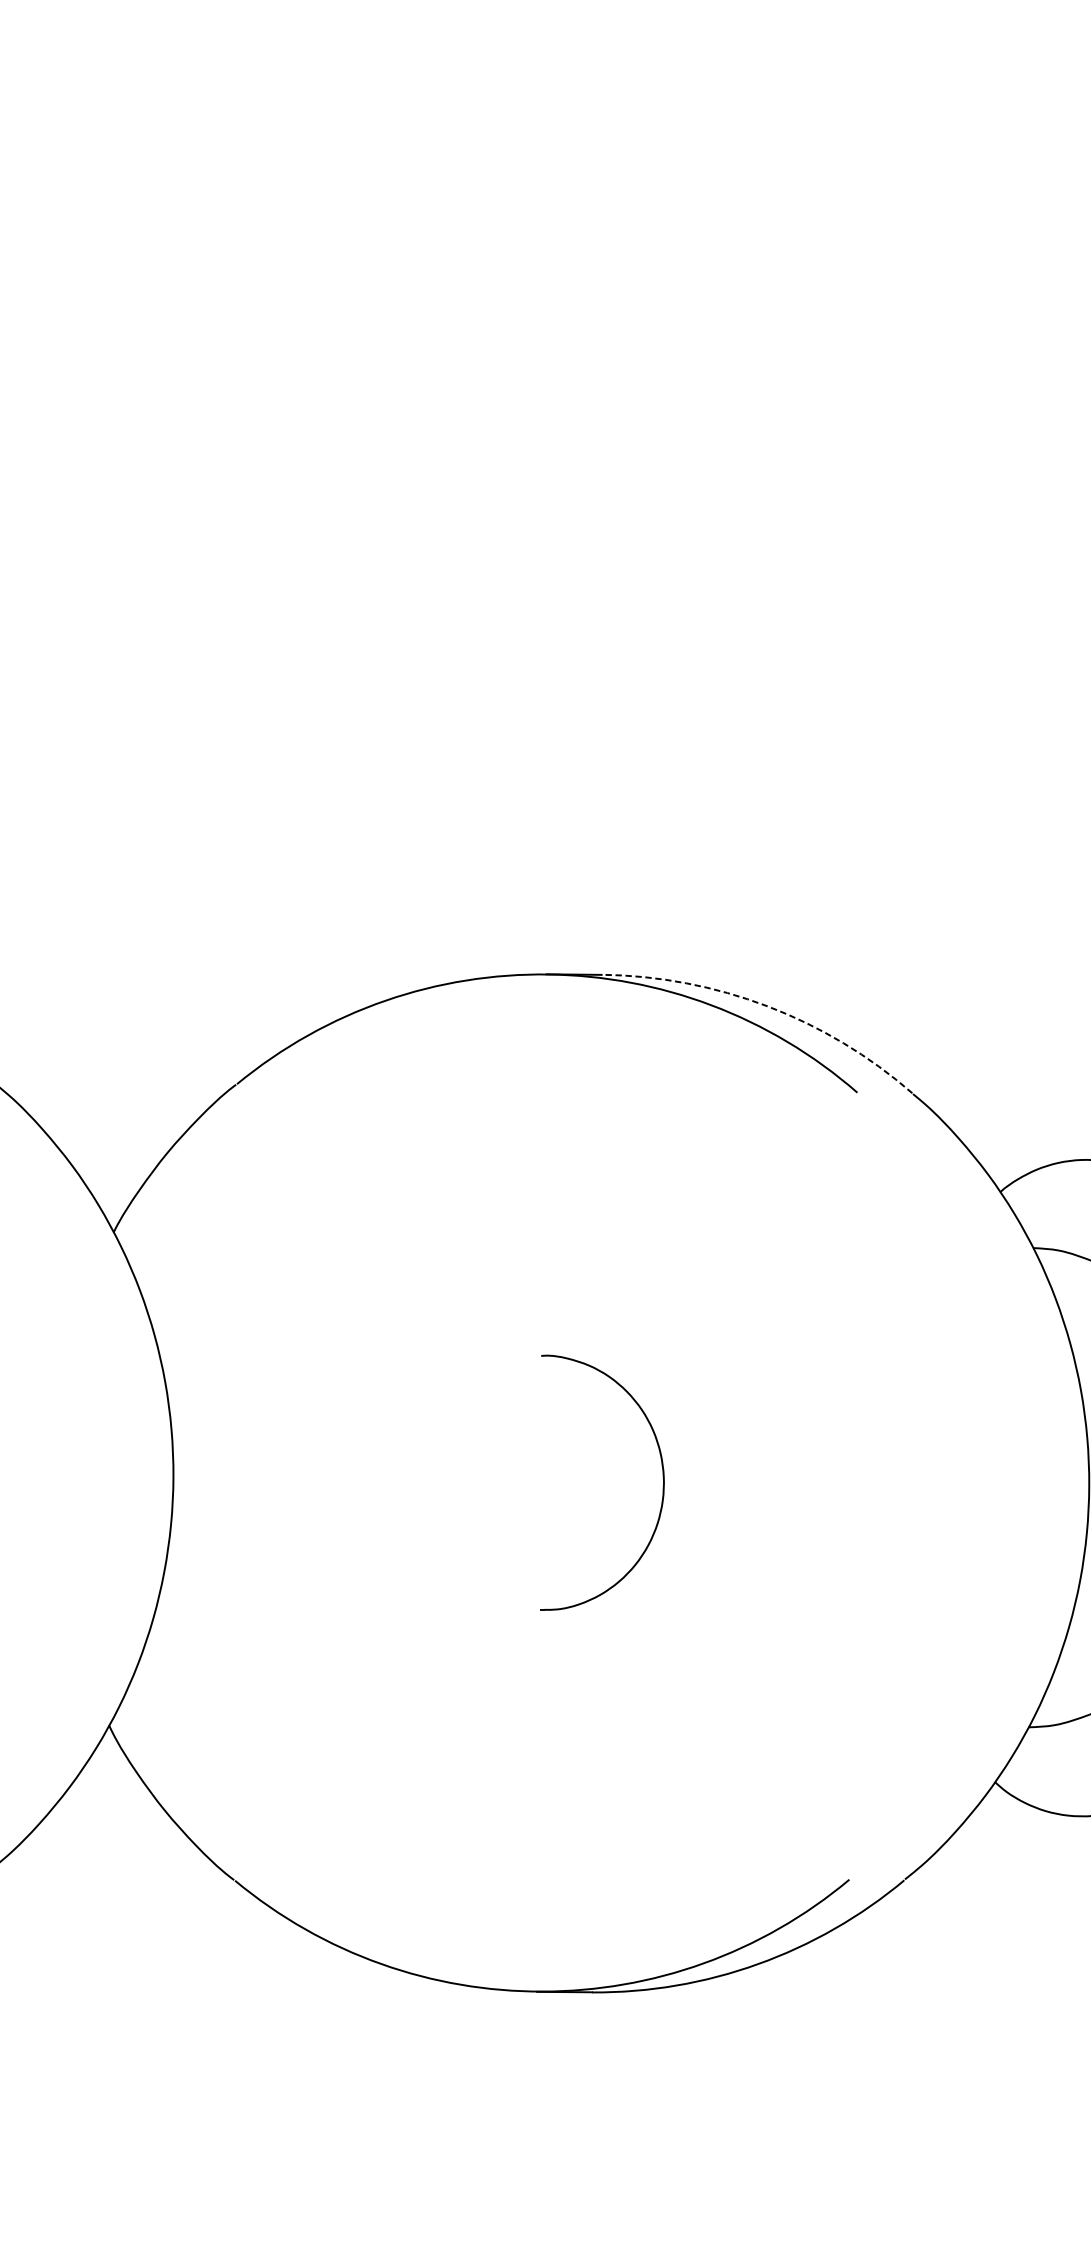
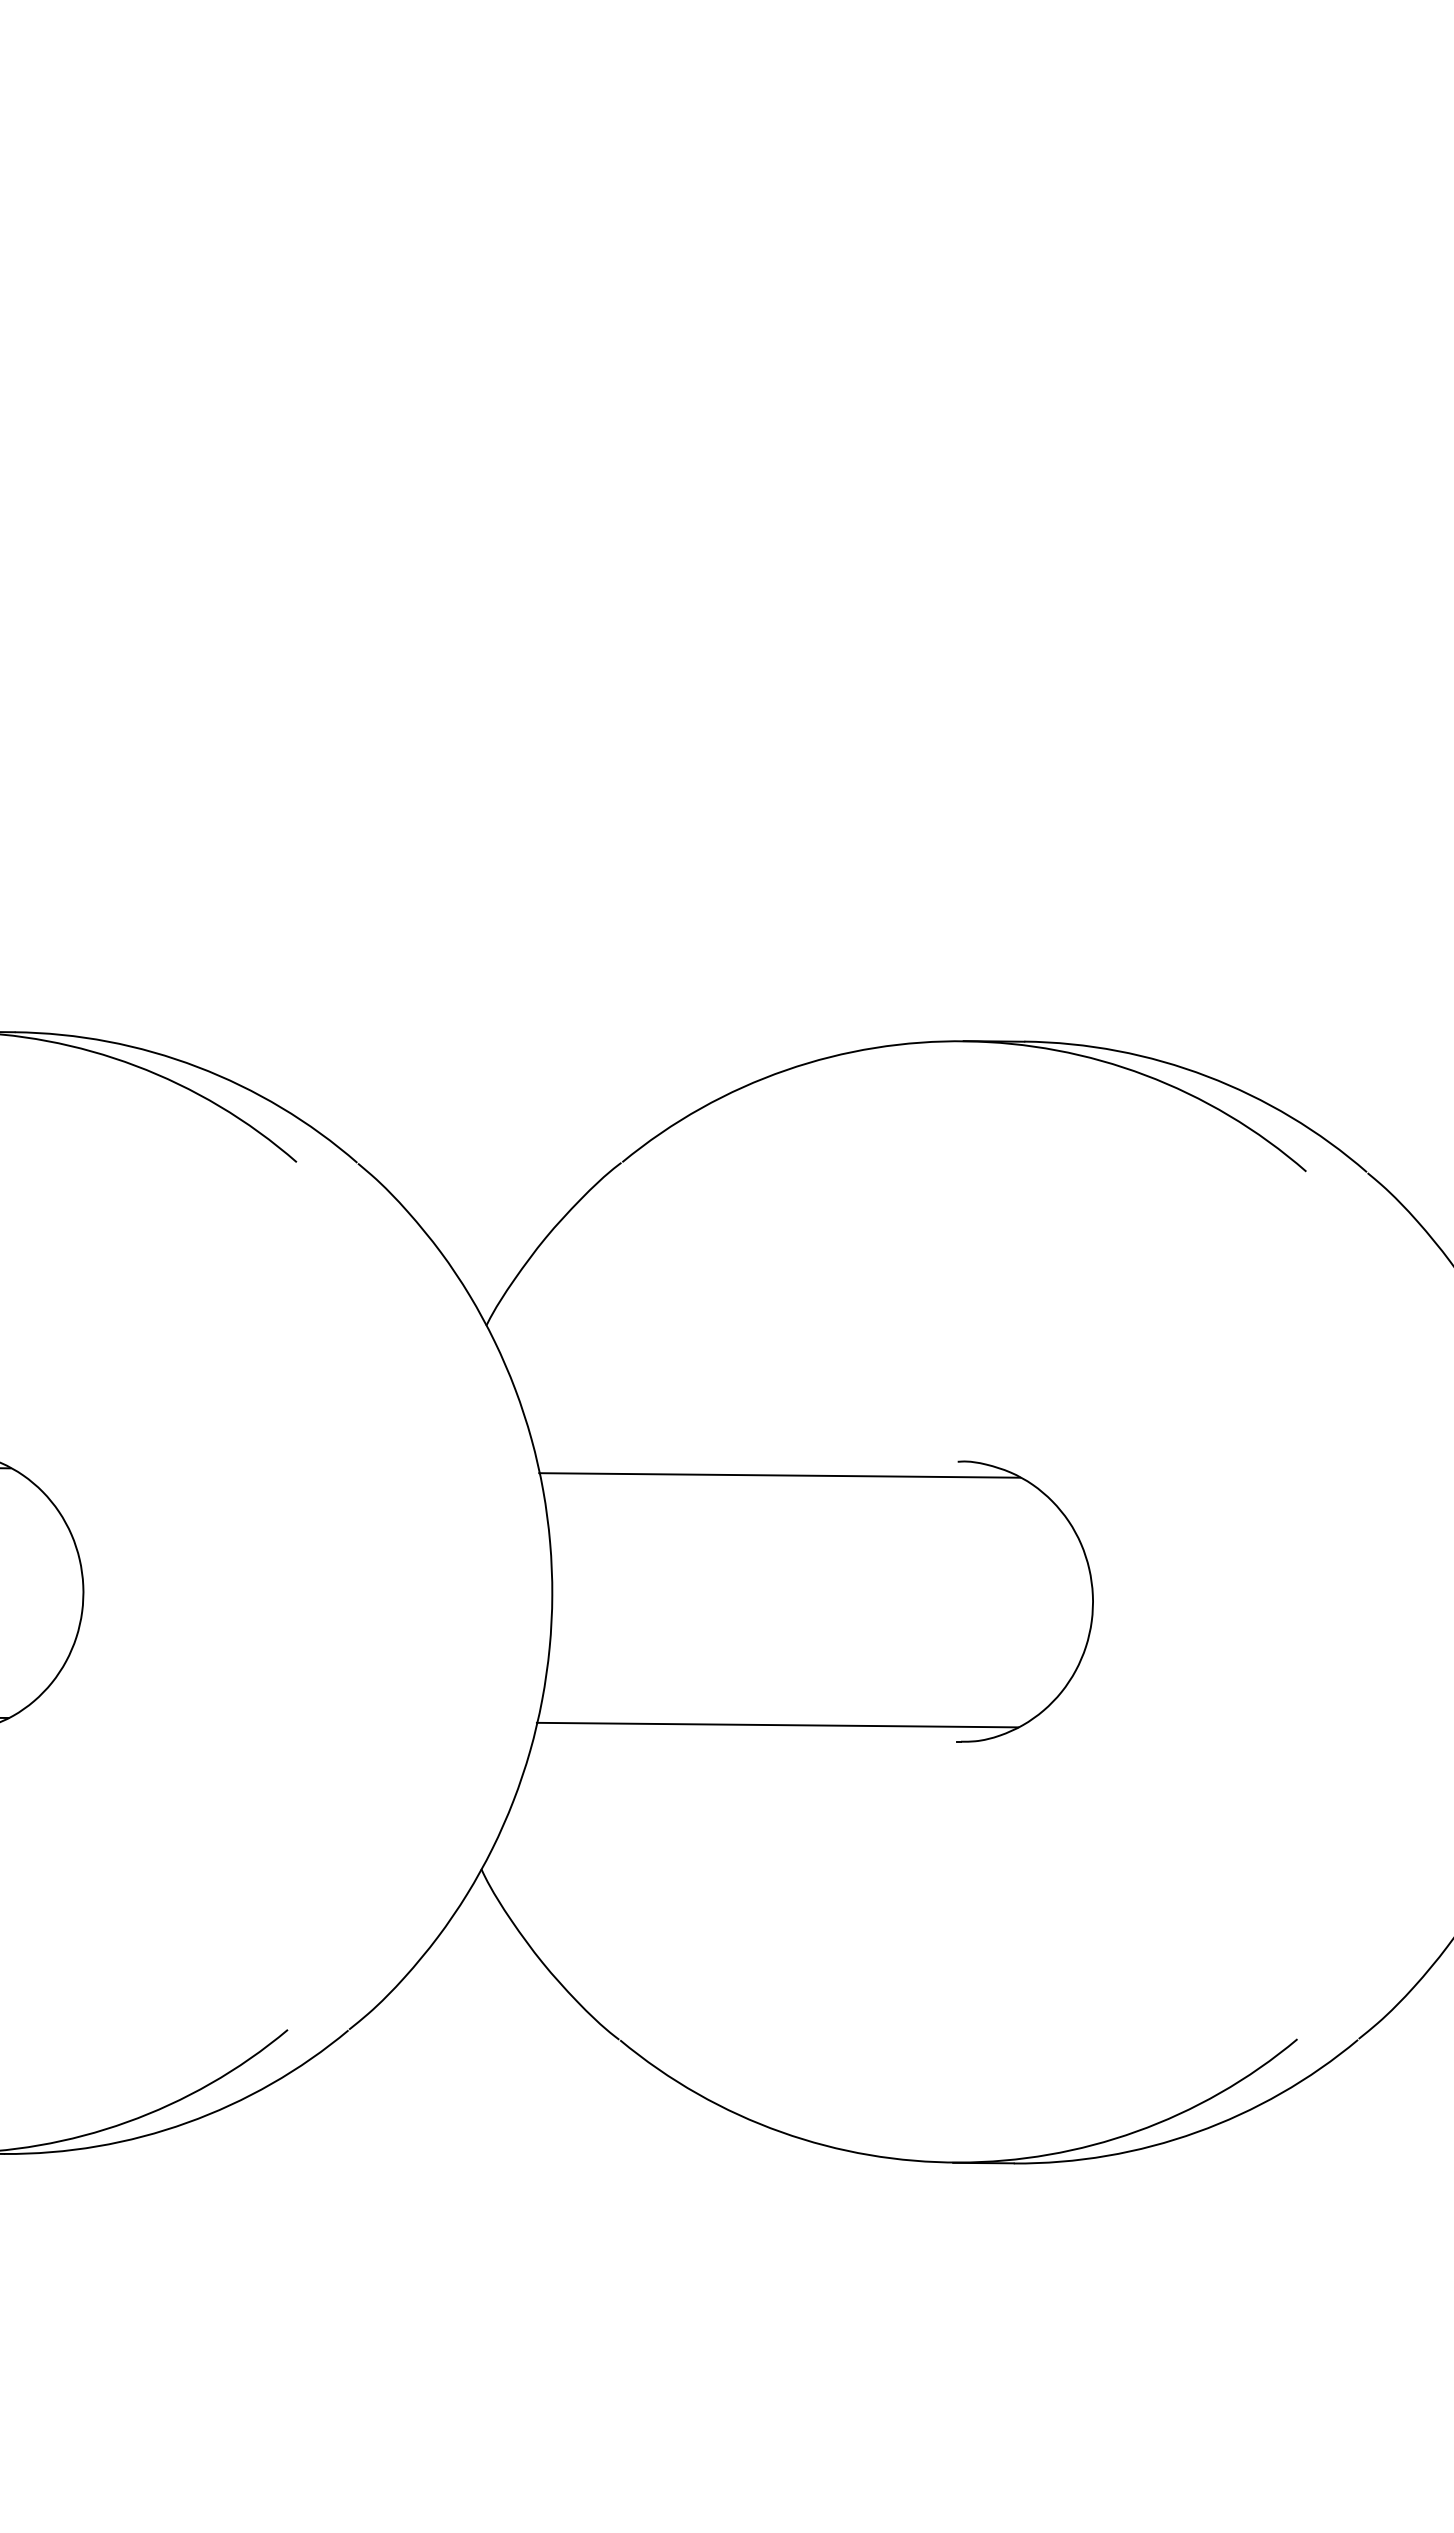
arc: (767, 1006) -> (1207, 1076), dashed -> solid
line: (379, 1368) -> (779, 1475), added
line: (377, 1594) -> (777, 1724), added

